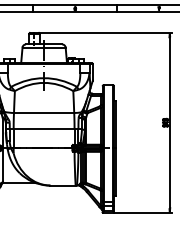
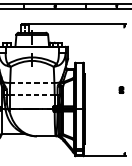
line: (44, 113) -> (32, 83), solid -> dashed
line: (169, 122) -> (124, 89), removed
line: (44, 128) -> (32, 94), solid -> dashed

